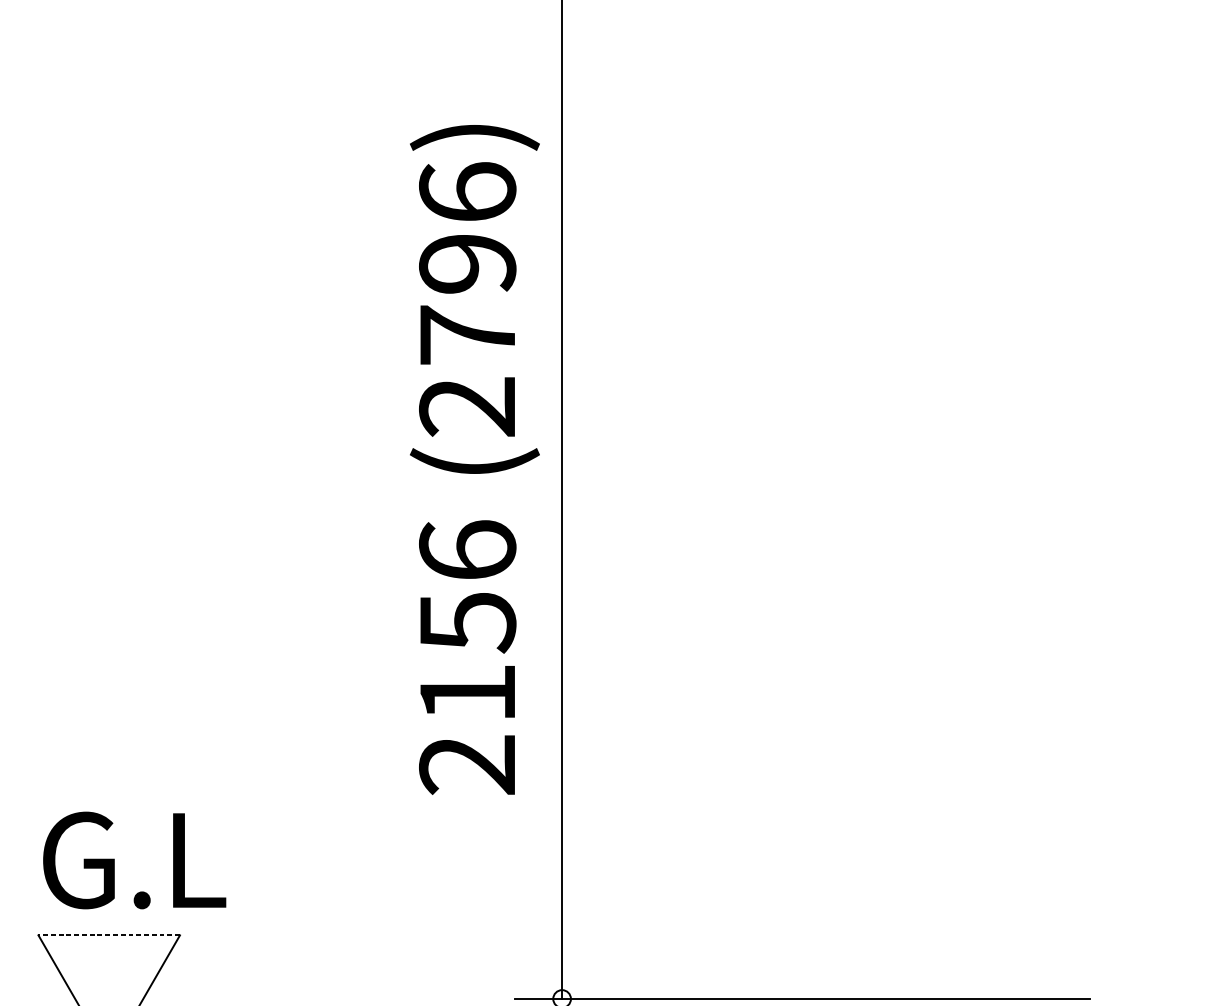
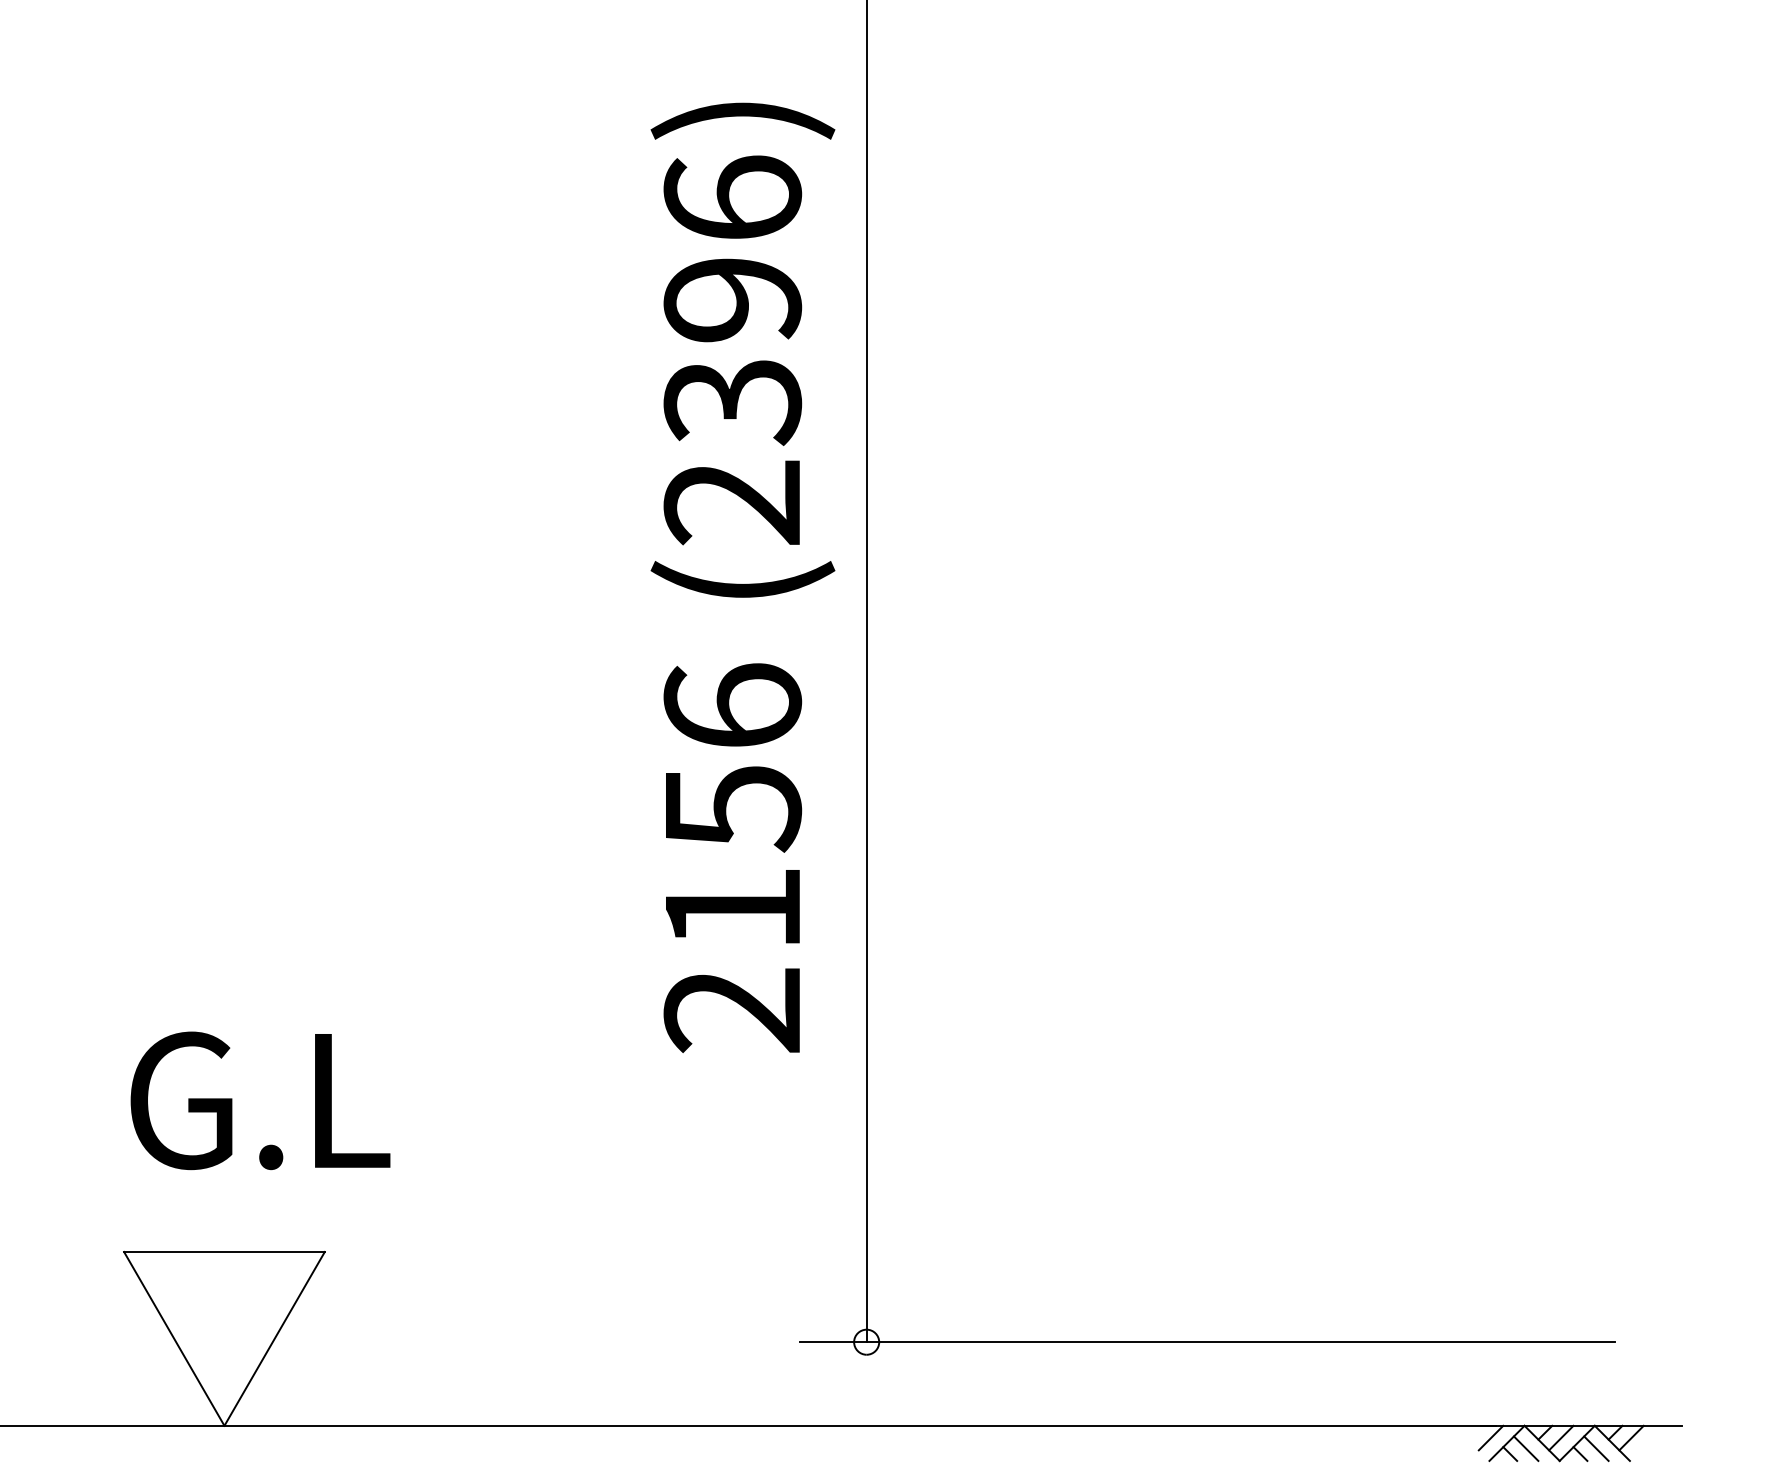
text: (467, 336) -> (732, 402), (2796) -> (2396)
text: (134, 860) -> (260, 1100), moved
line: (108, 935) -> (223, 1252), dashed -> solid

